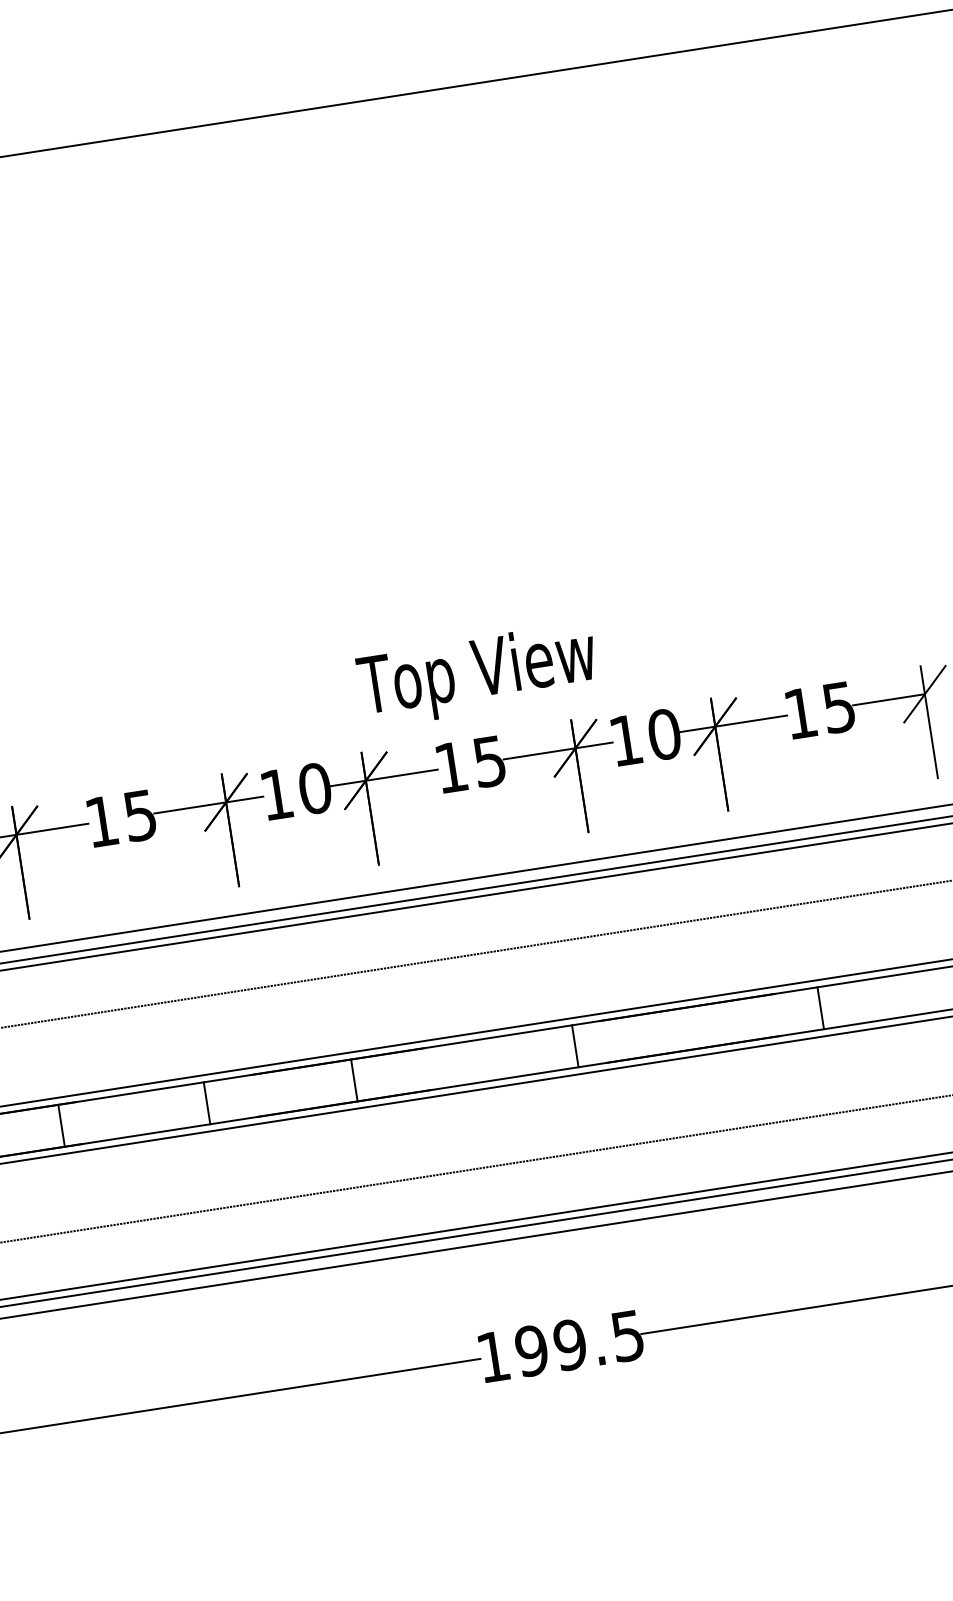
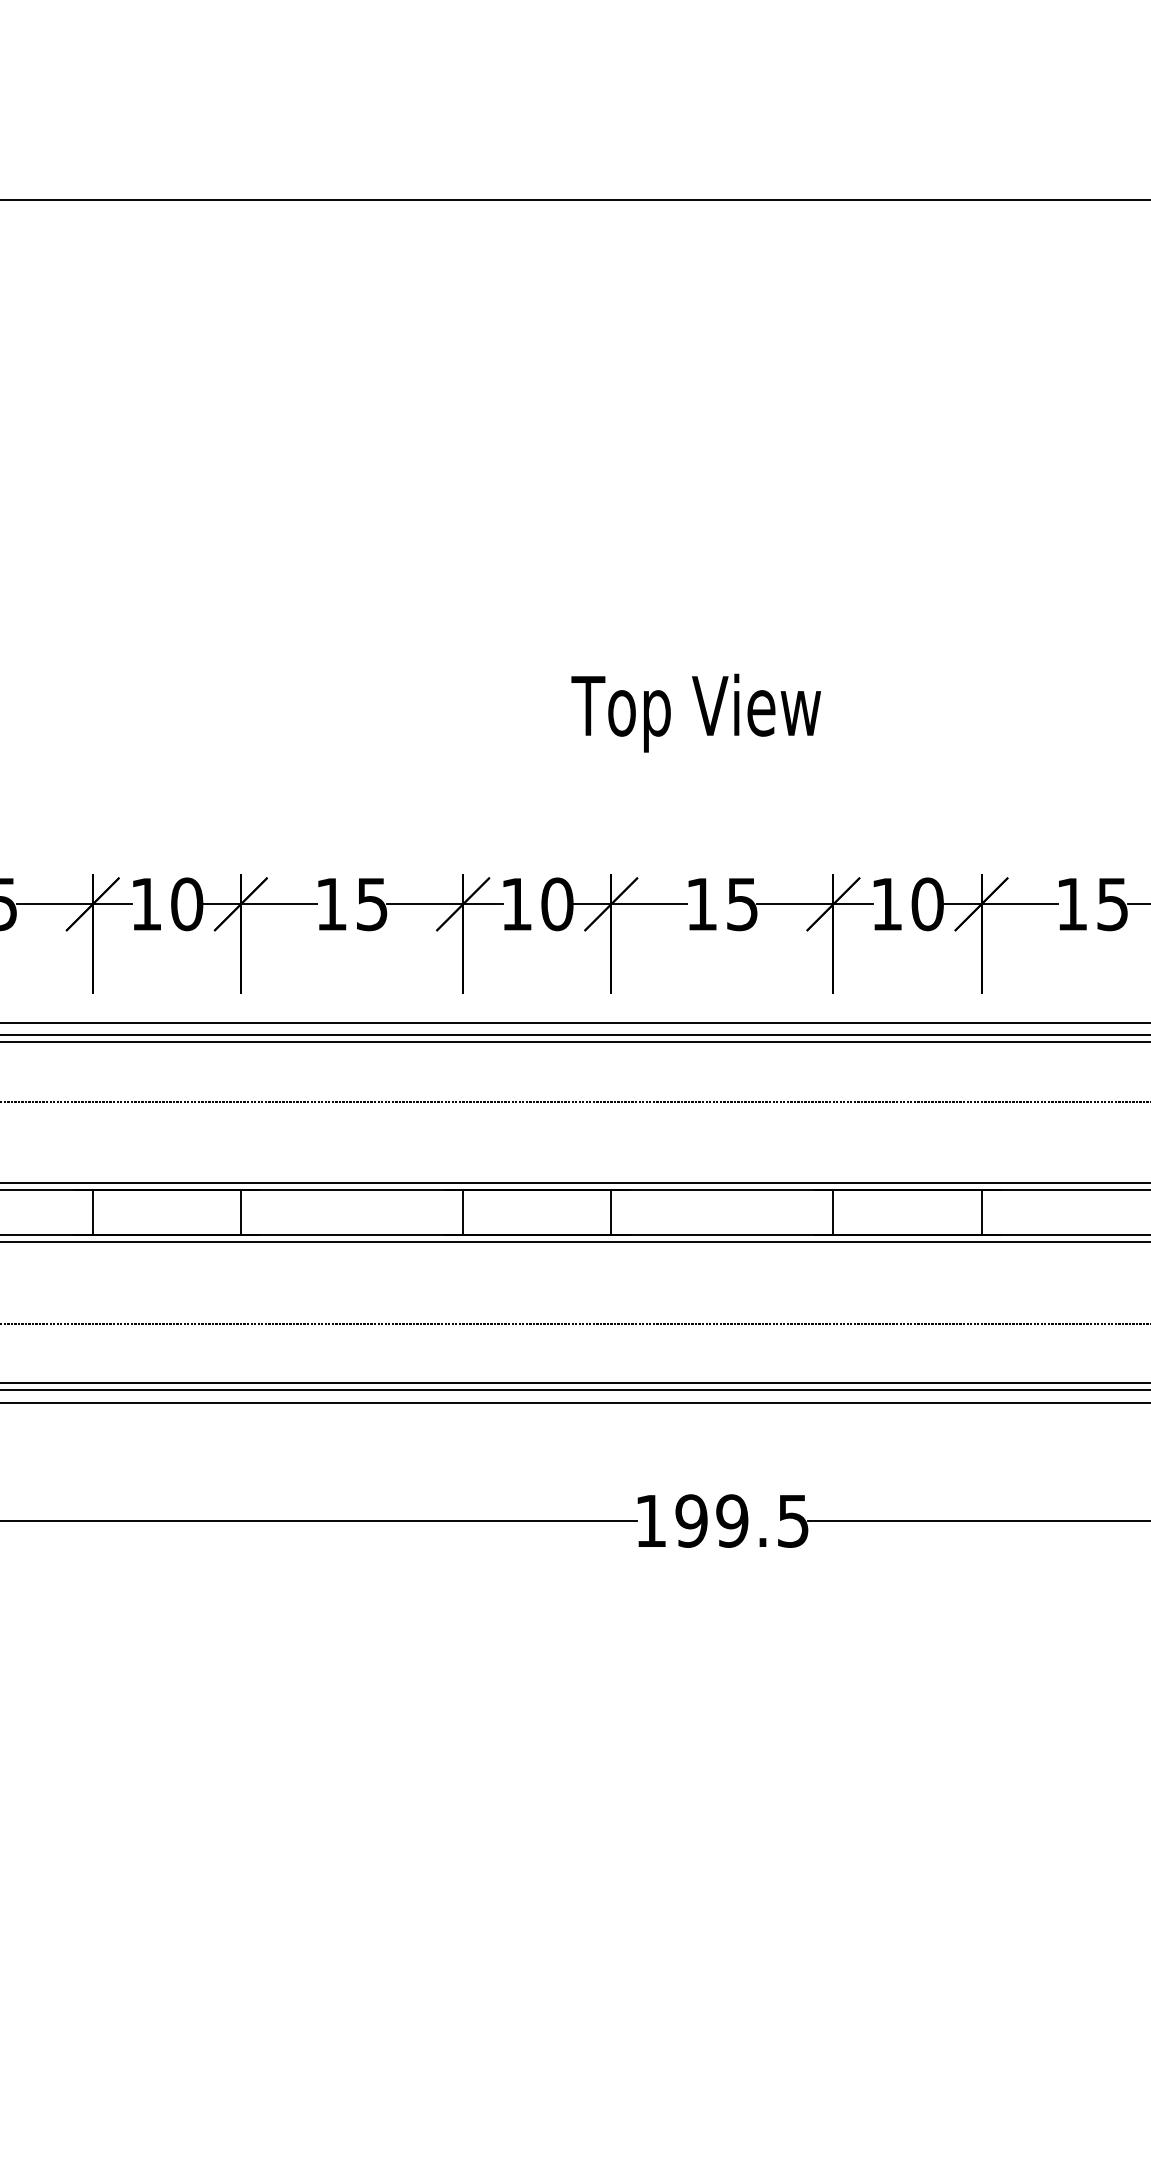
text: (477, 674) -> (695, 712), moved
line: (820, 1008) -> (981, 1212), moved
line: (575, 1046) -> (833, 1212), moved
line: (354, 1080) -> (611, 1212), moved
line: (207, 1103) -> (463, 1212), moved

